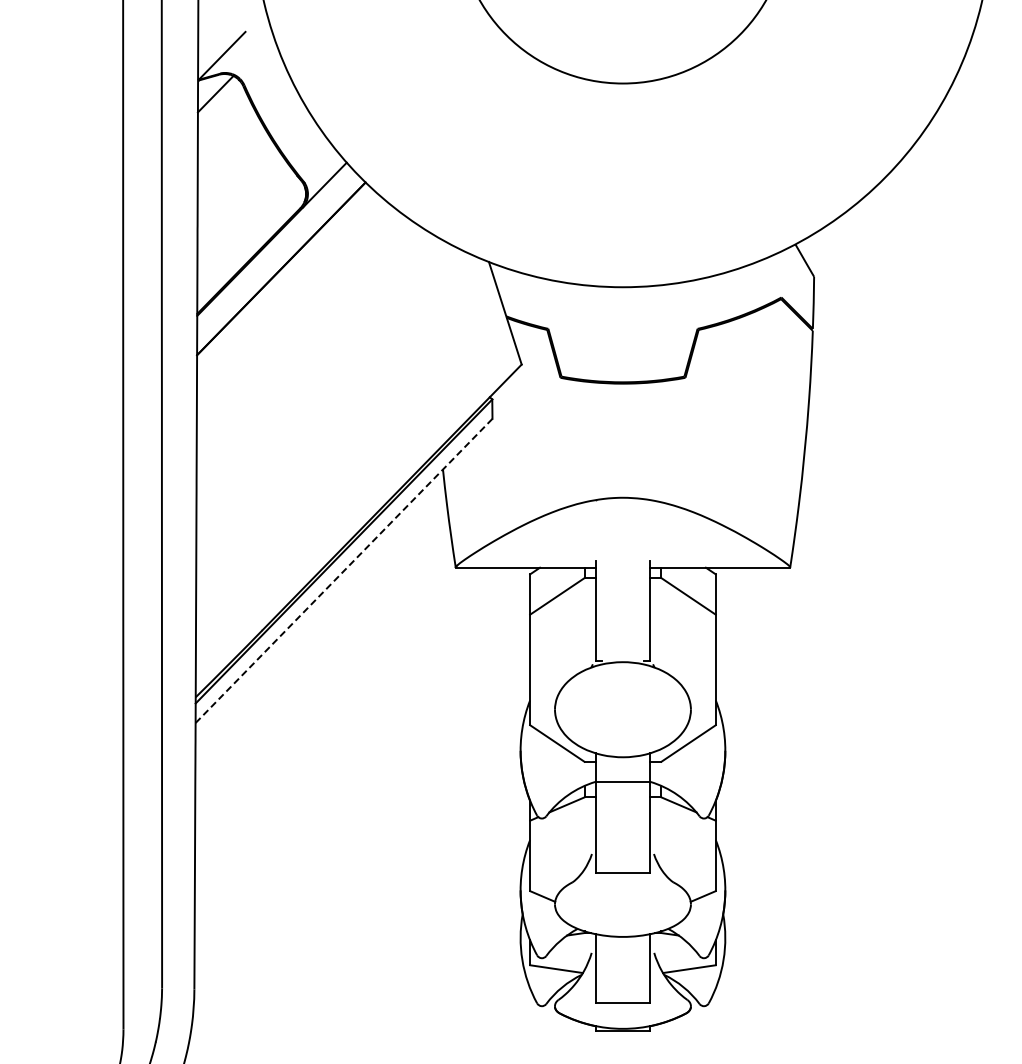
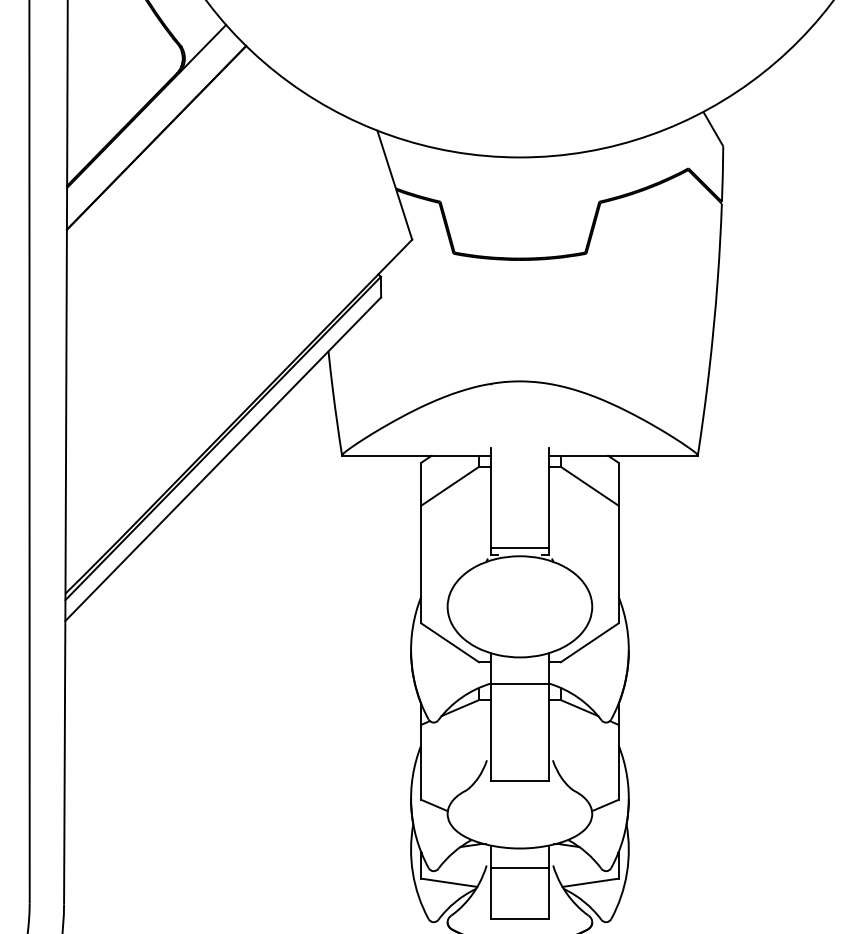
line: (344, 570) -> (223, 458), dashed -> solid
line: (622, 654) -> (519, 548), added
line: (622, 955) -> (519, 868), added

